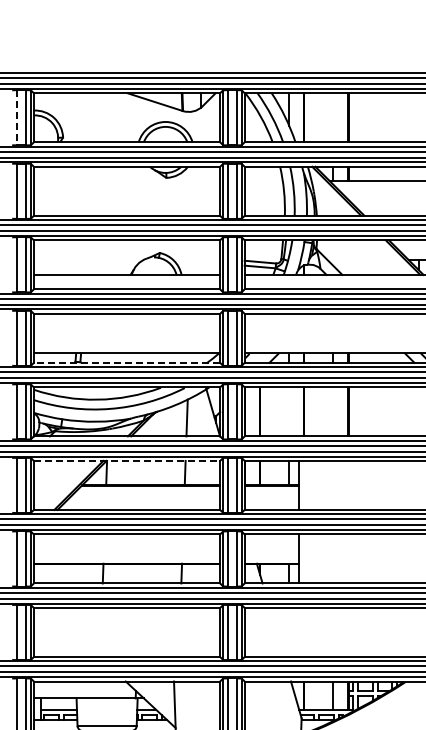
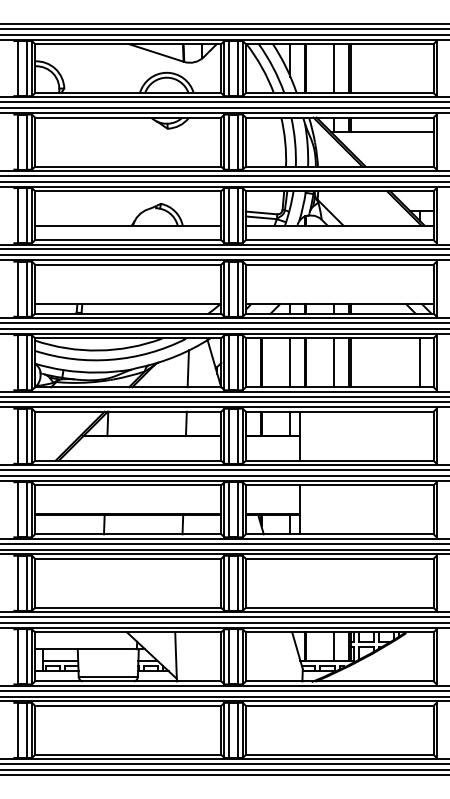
line: (17, 117) -> (18, 68), dashed -> solid
line: (333, 117) -> (334, 68), added
line: (126, 362) -> (127, 313), dashed -> solid
line: (289, 411) -> (290, 362), added
line: (333, 411) -> (334, 362), added
line: (419, 411) -> (420, 362), added
line: (127, 460) -> (128, 411), dashed -> solid

